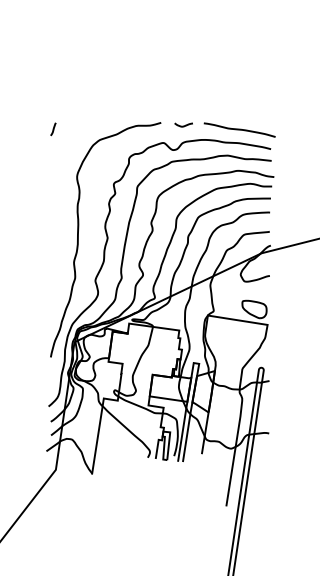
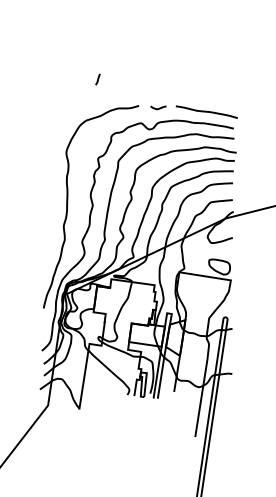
curve: (52, 129) -> (97, 79), moved

